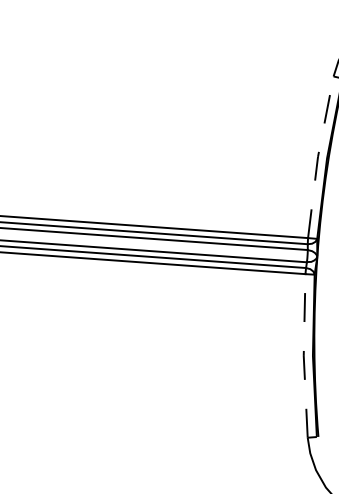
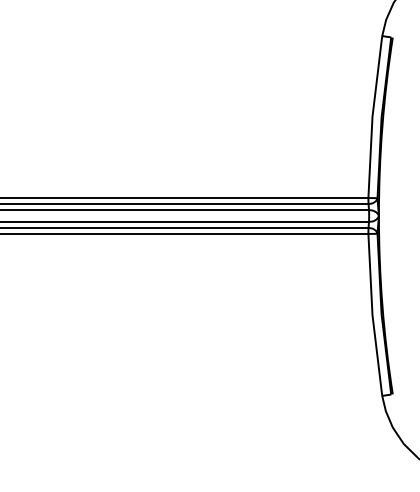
line: (318, 156) -> (372, 116), dashed -> solid
line: (303, 356) -> (372, 315), dashed -> solid

